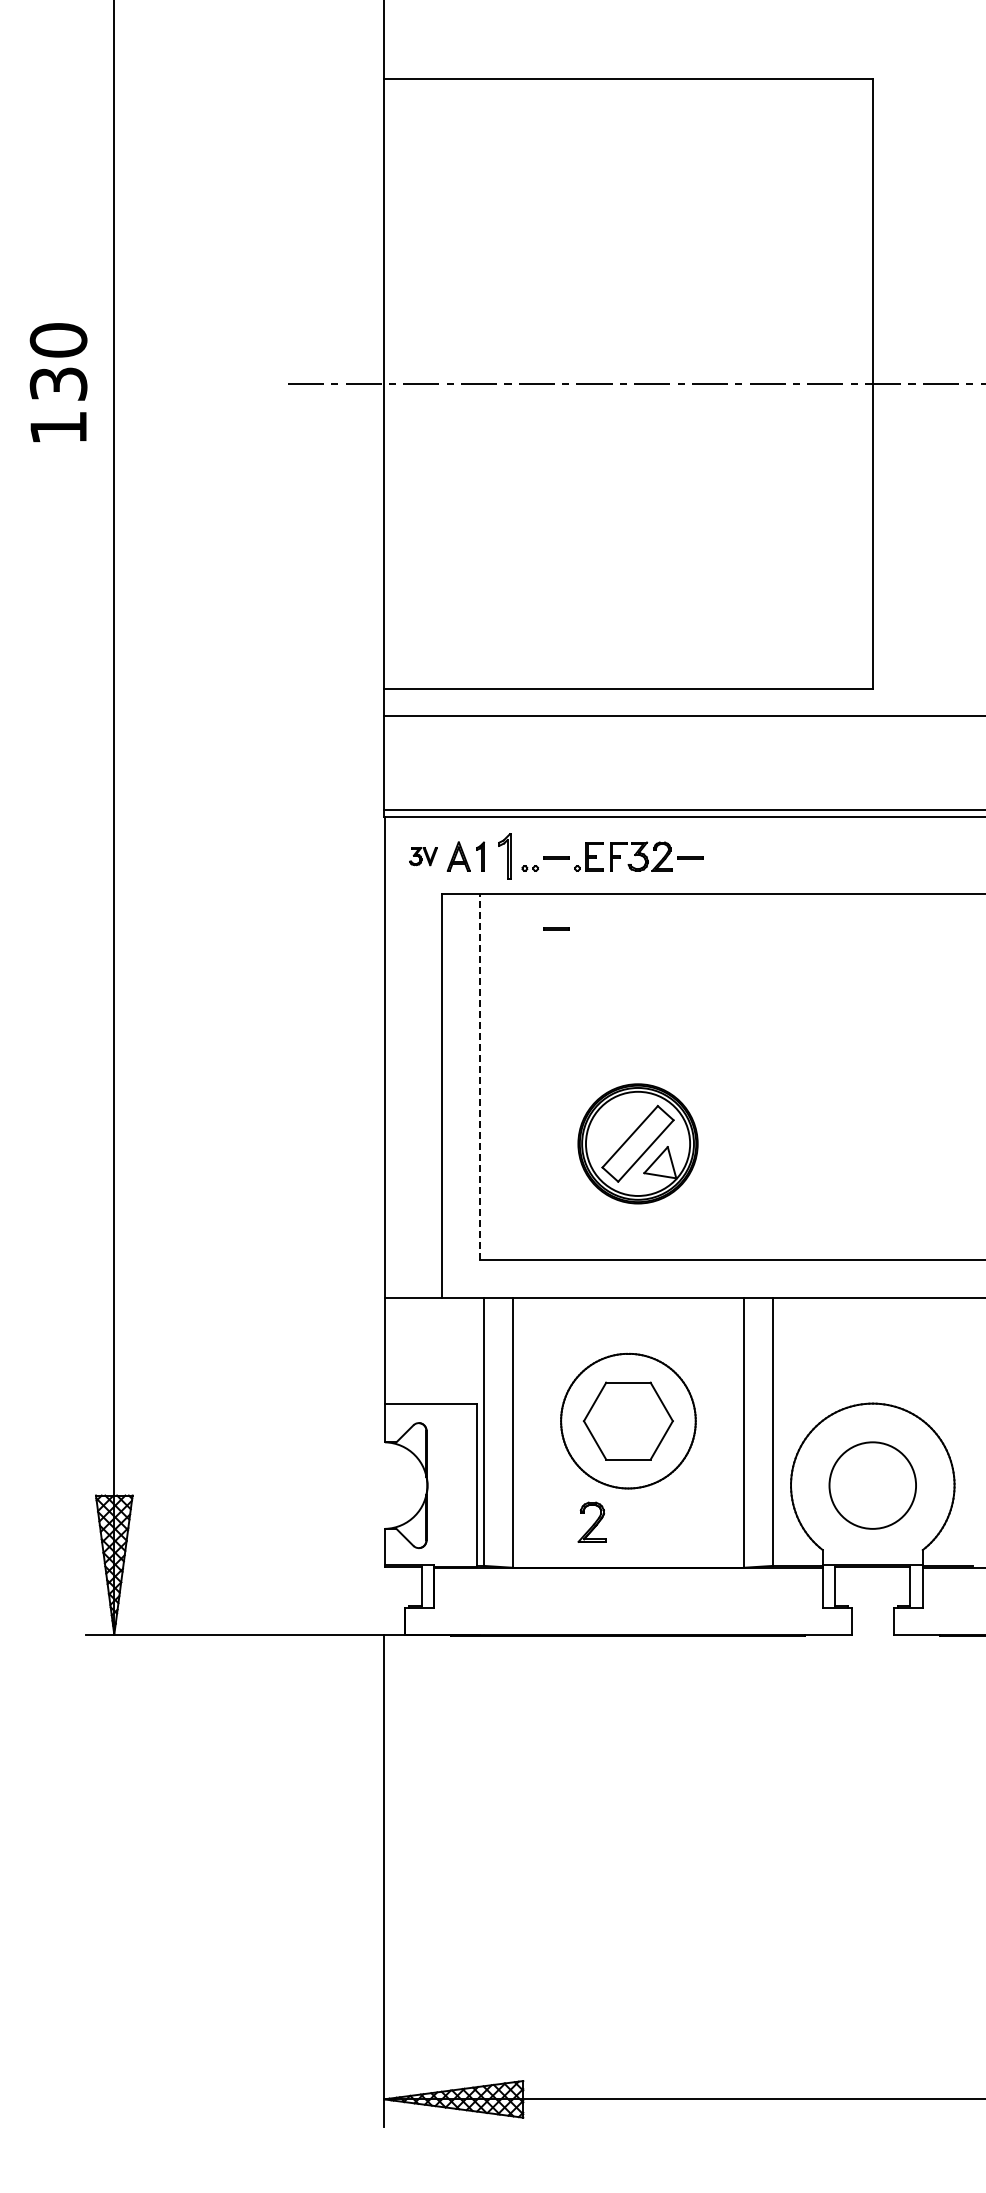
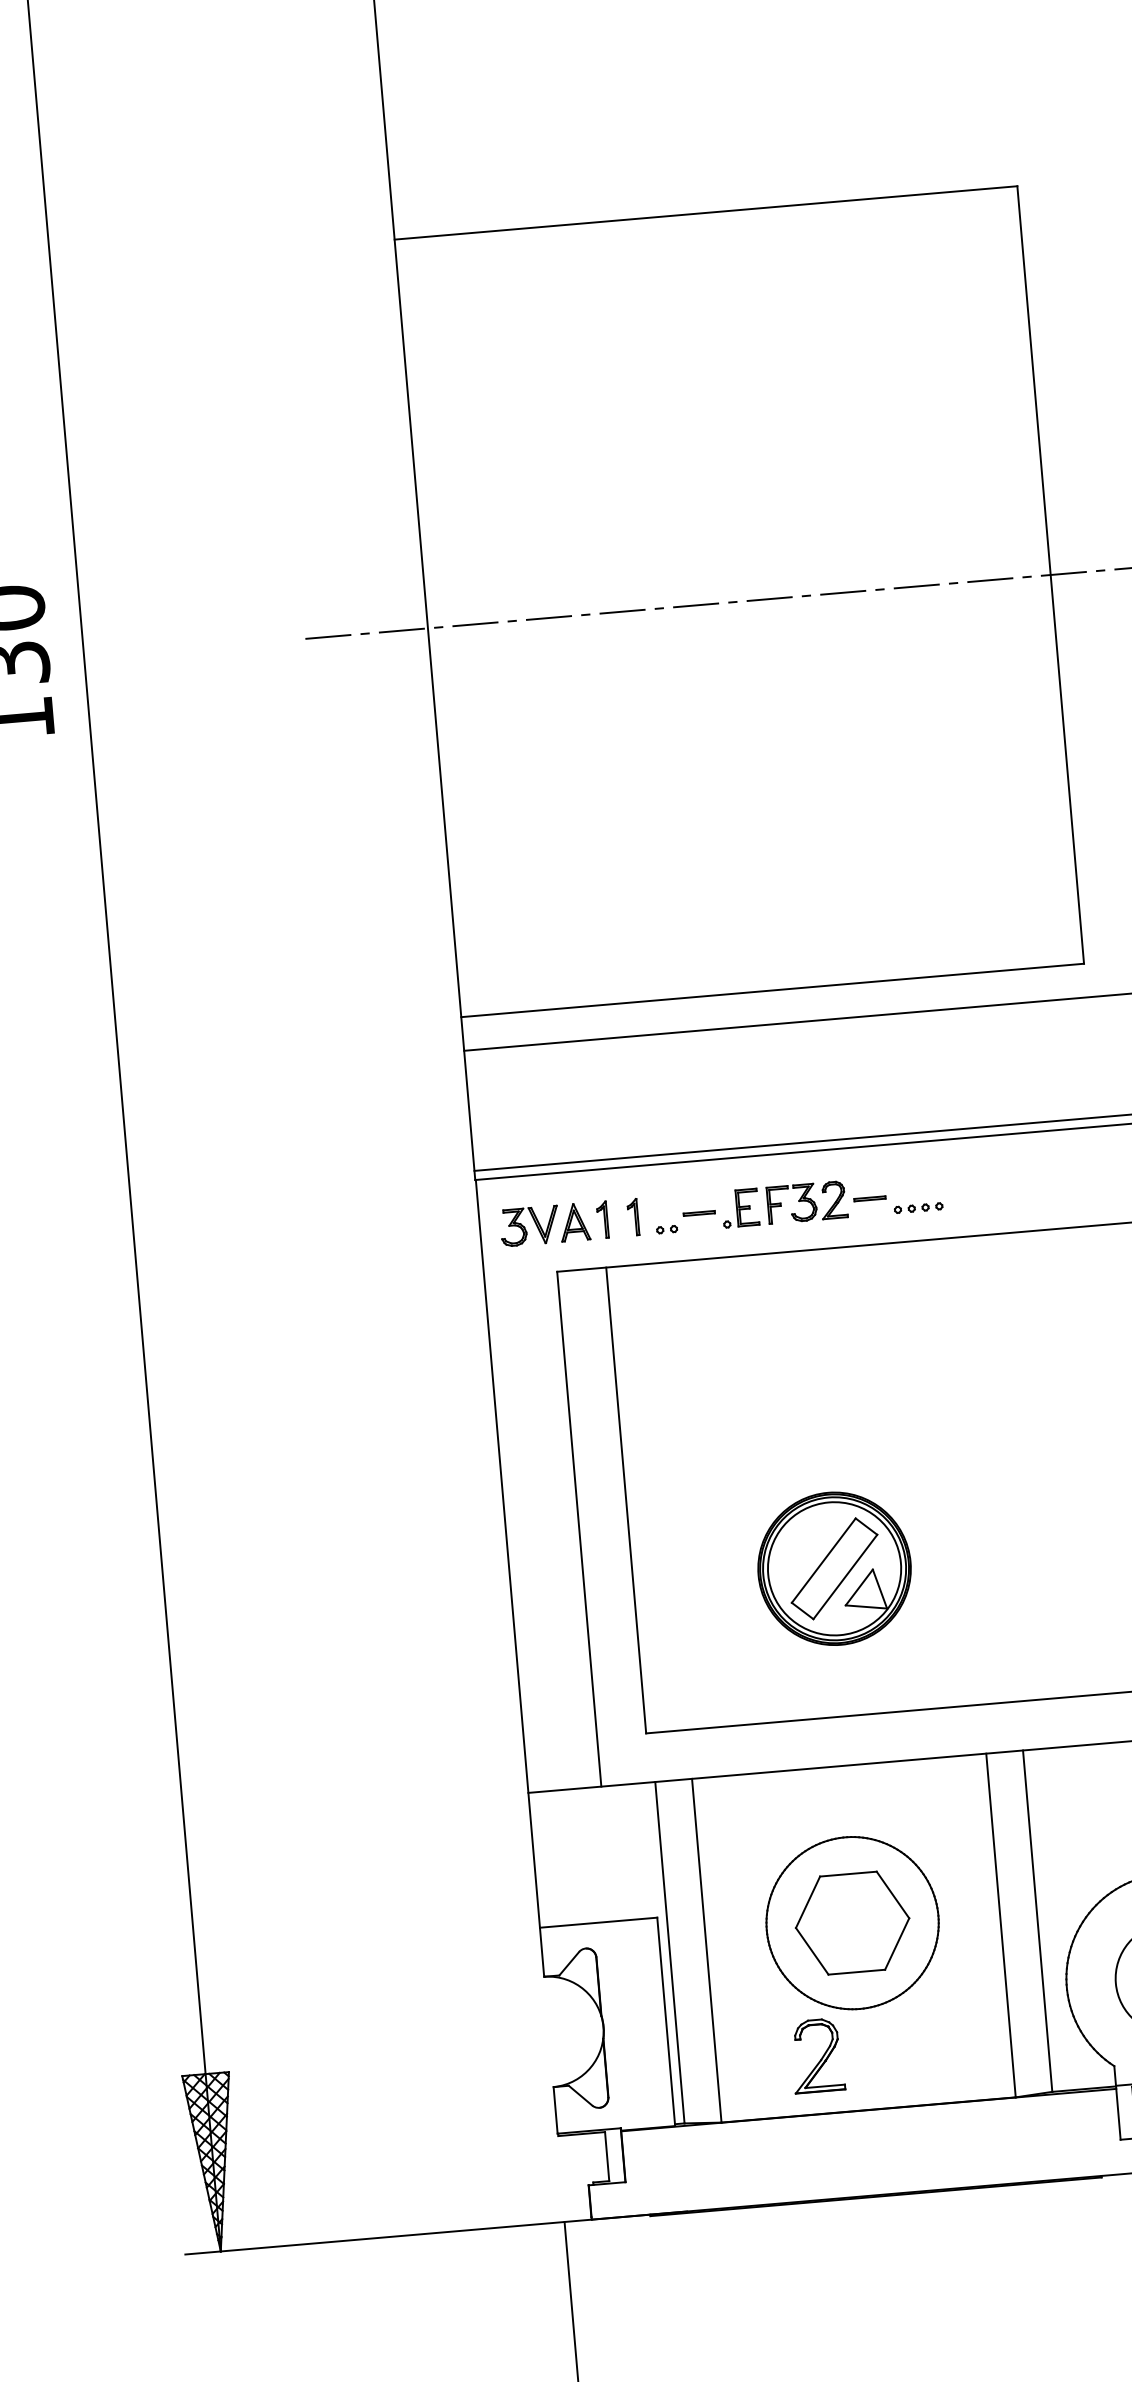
part: (423, 856) -> (529, 1226), size x1.67
part: (504, 856) -> (633, 1217), size x0.62
part: (727, 868) -> (918, 1208), added
line: (556, 928) -> (707, 1303), removed
line: (480, 1076) -> (626, 1500), dashed -> solid
part: (591, 1522) -> (816, 2056), size x1.43

